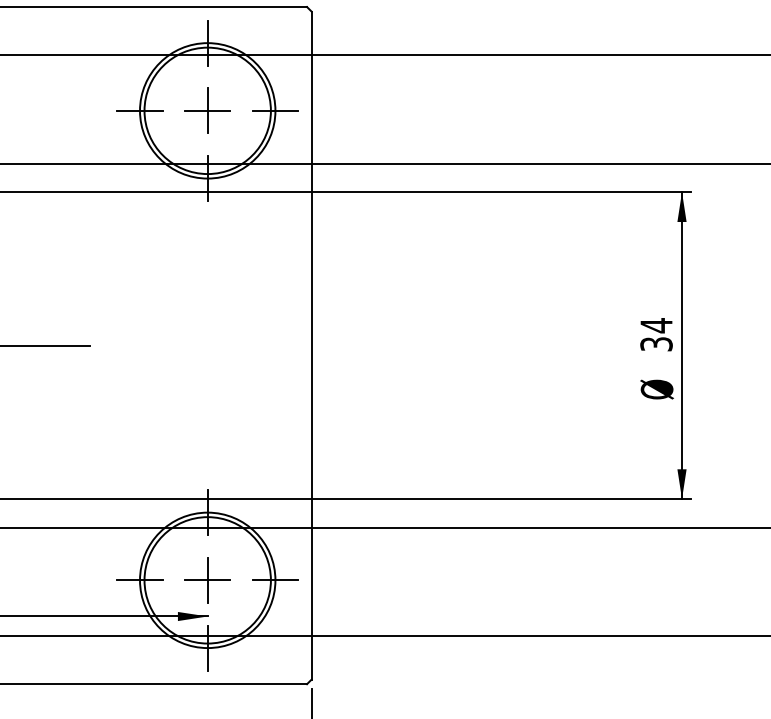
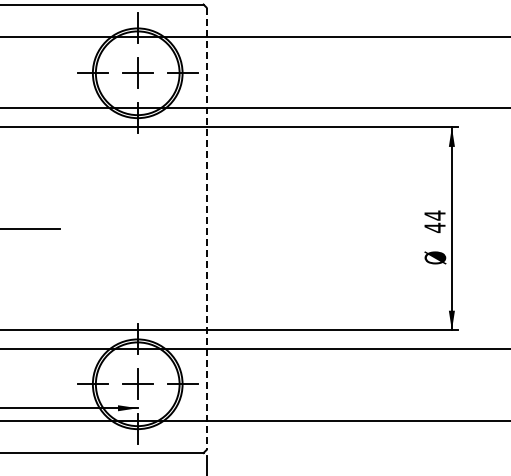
text: (655, 343) -> (434, 227), 34 -> 44
line: (311, 346) -> (206, 229), solid -> dashed

